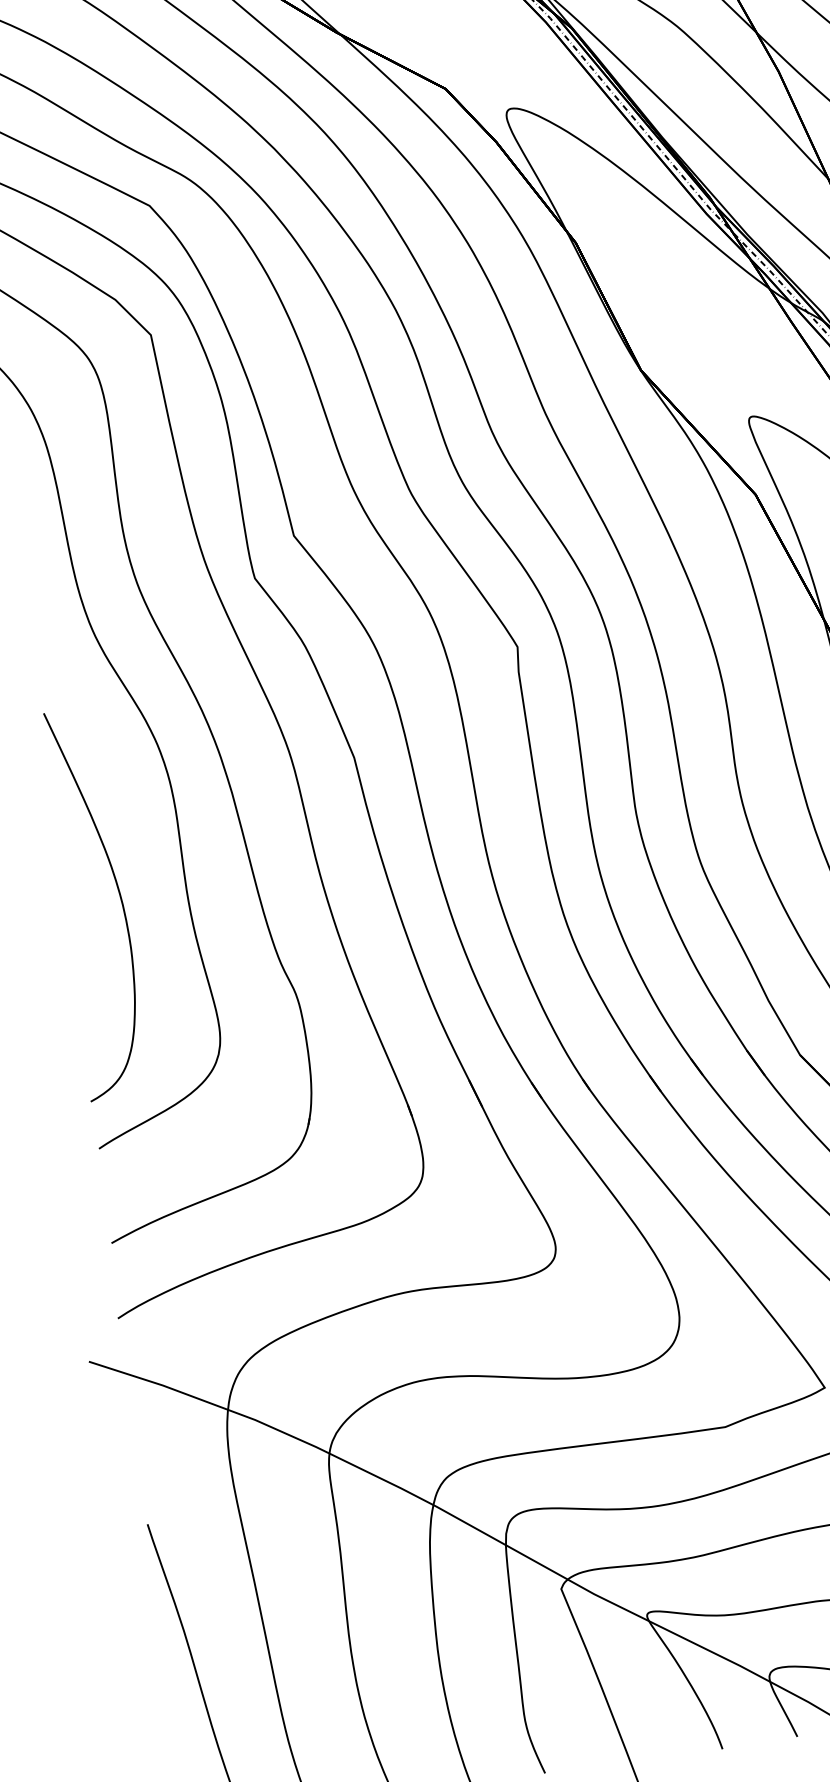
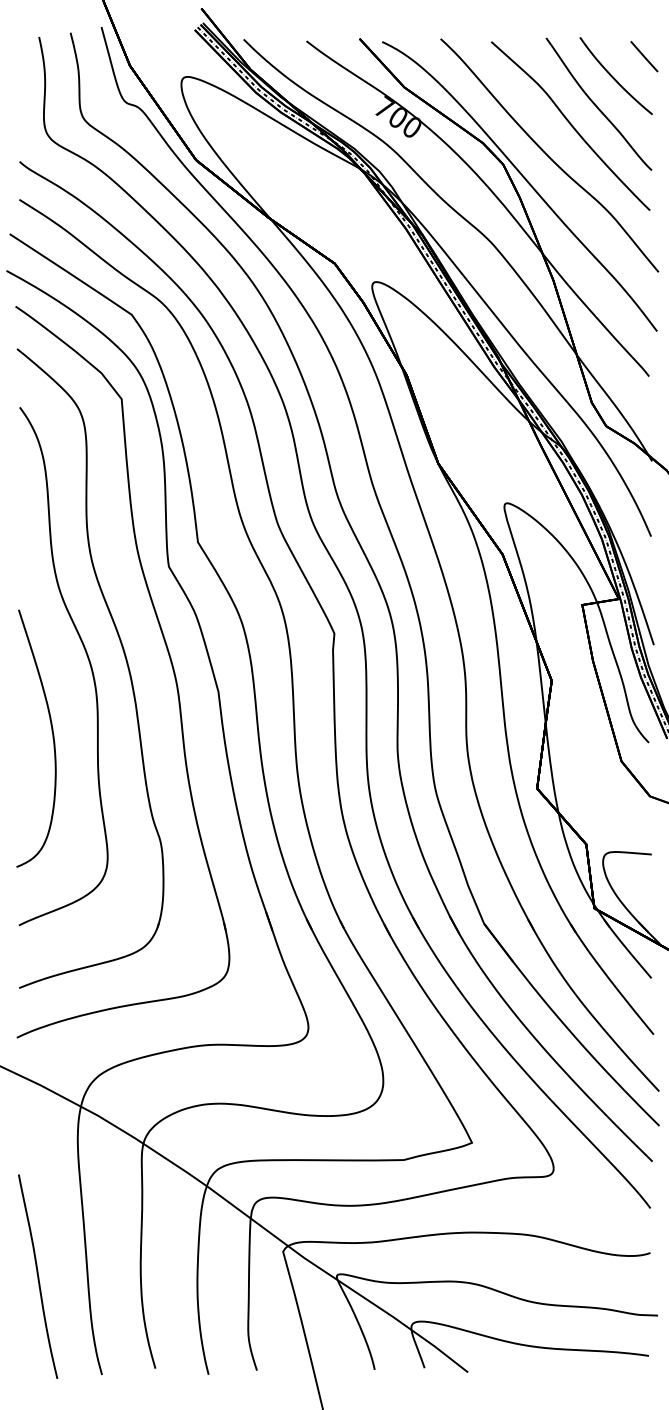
curve: (119, 900) -> (52, 738), moved

